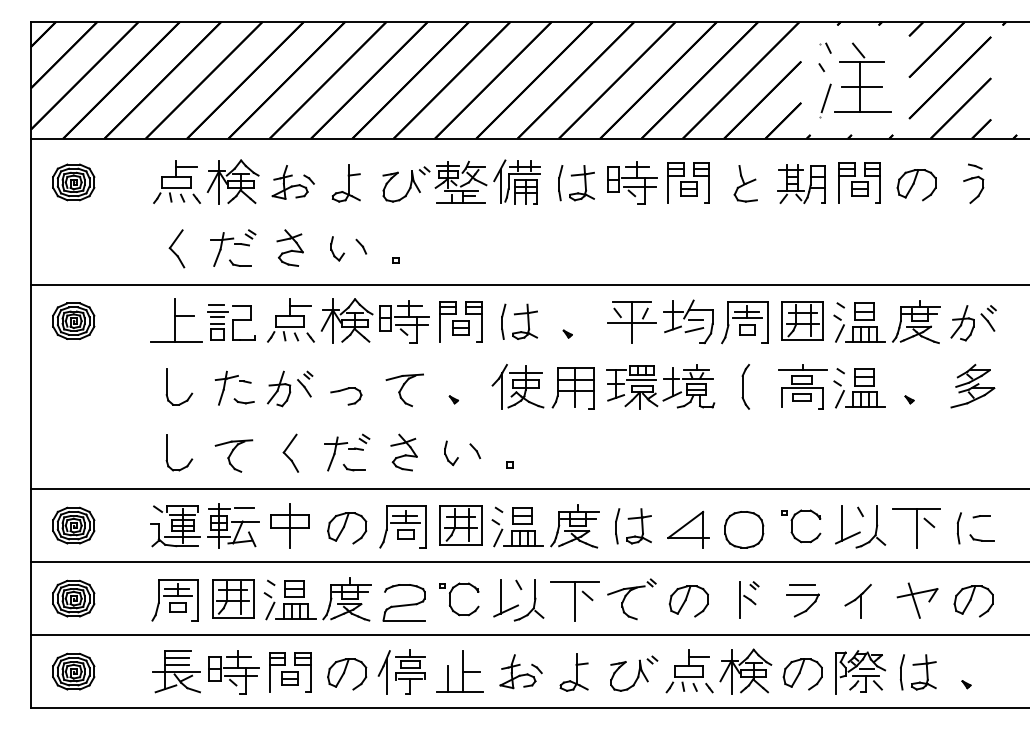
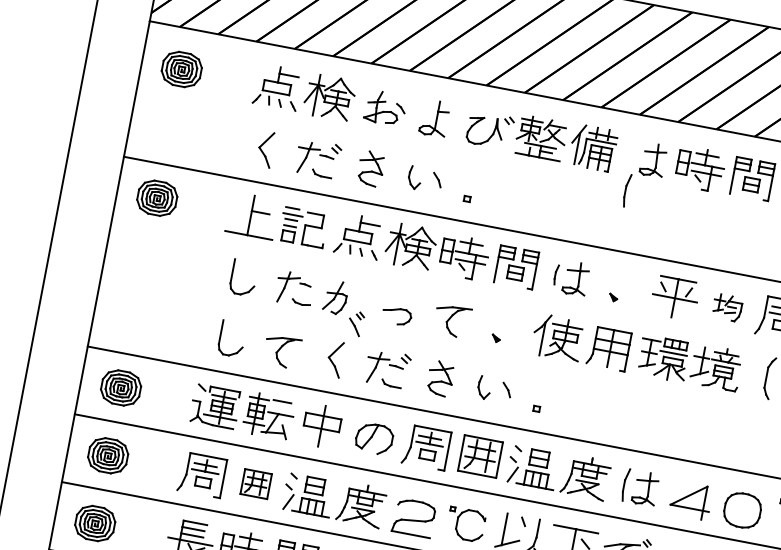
part: (560, 183) -> (626, 190), moved
part: (503, 321) -> (556, 274), size x0.6
part: (688, 321) -> (727, 307), size x0.6
part: (305, 383) -> (356, 323), moved
part: (233, 598) -> (256, 483), size x0.7

